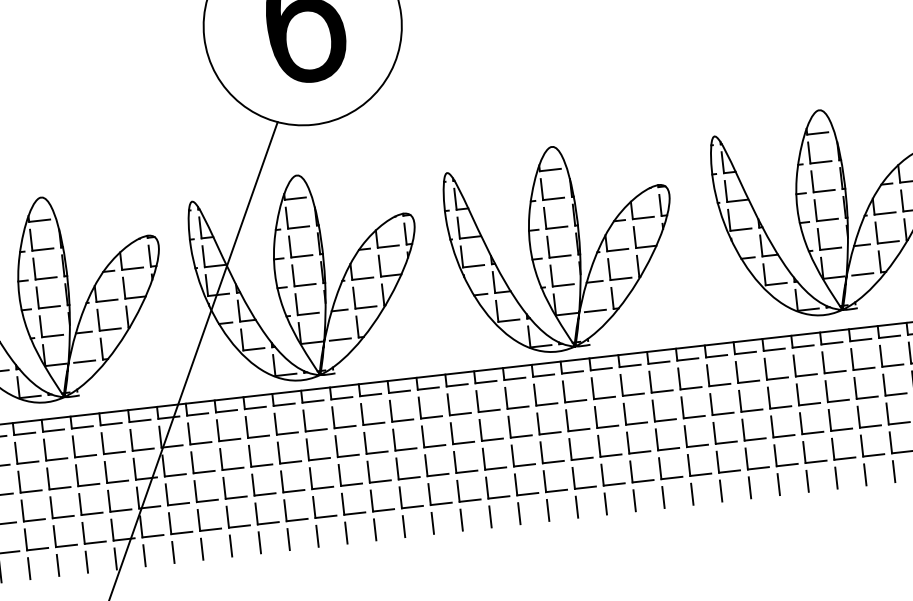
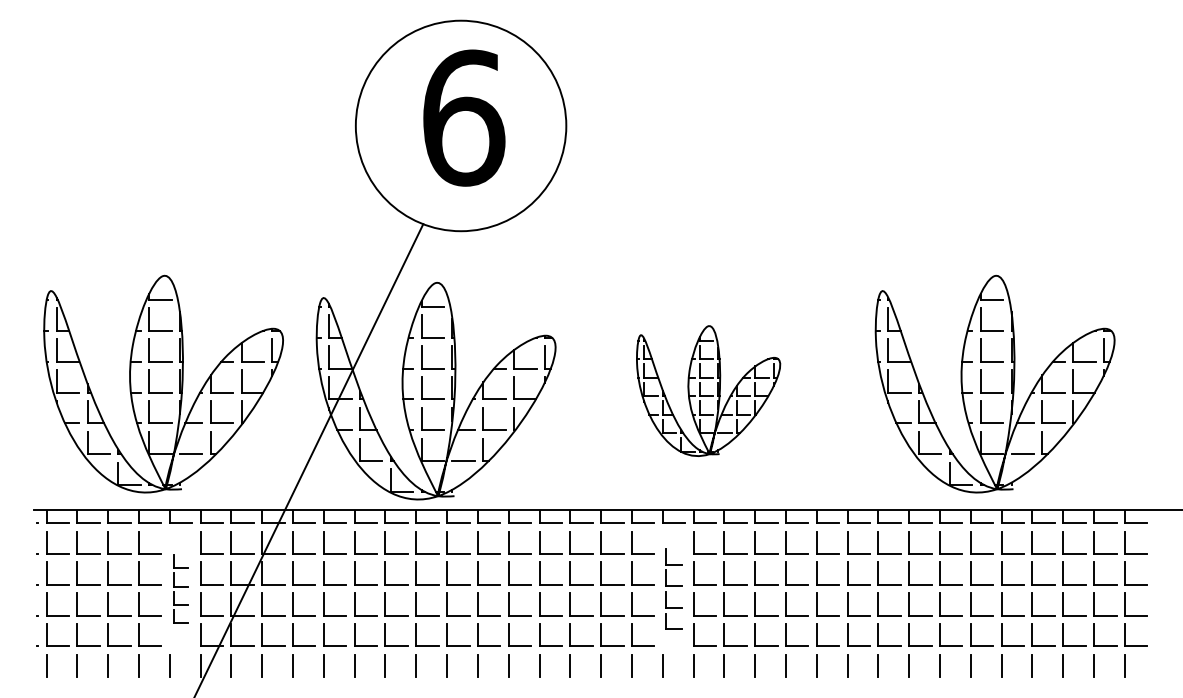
part: (562, 247) -> (708, 390), size x0.6
part: (550, 436) -> (673, 588), size x0.7
part: (88, 488) -> (180, 588), size x0.6

